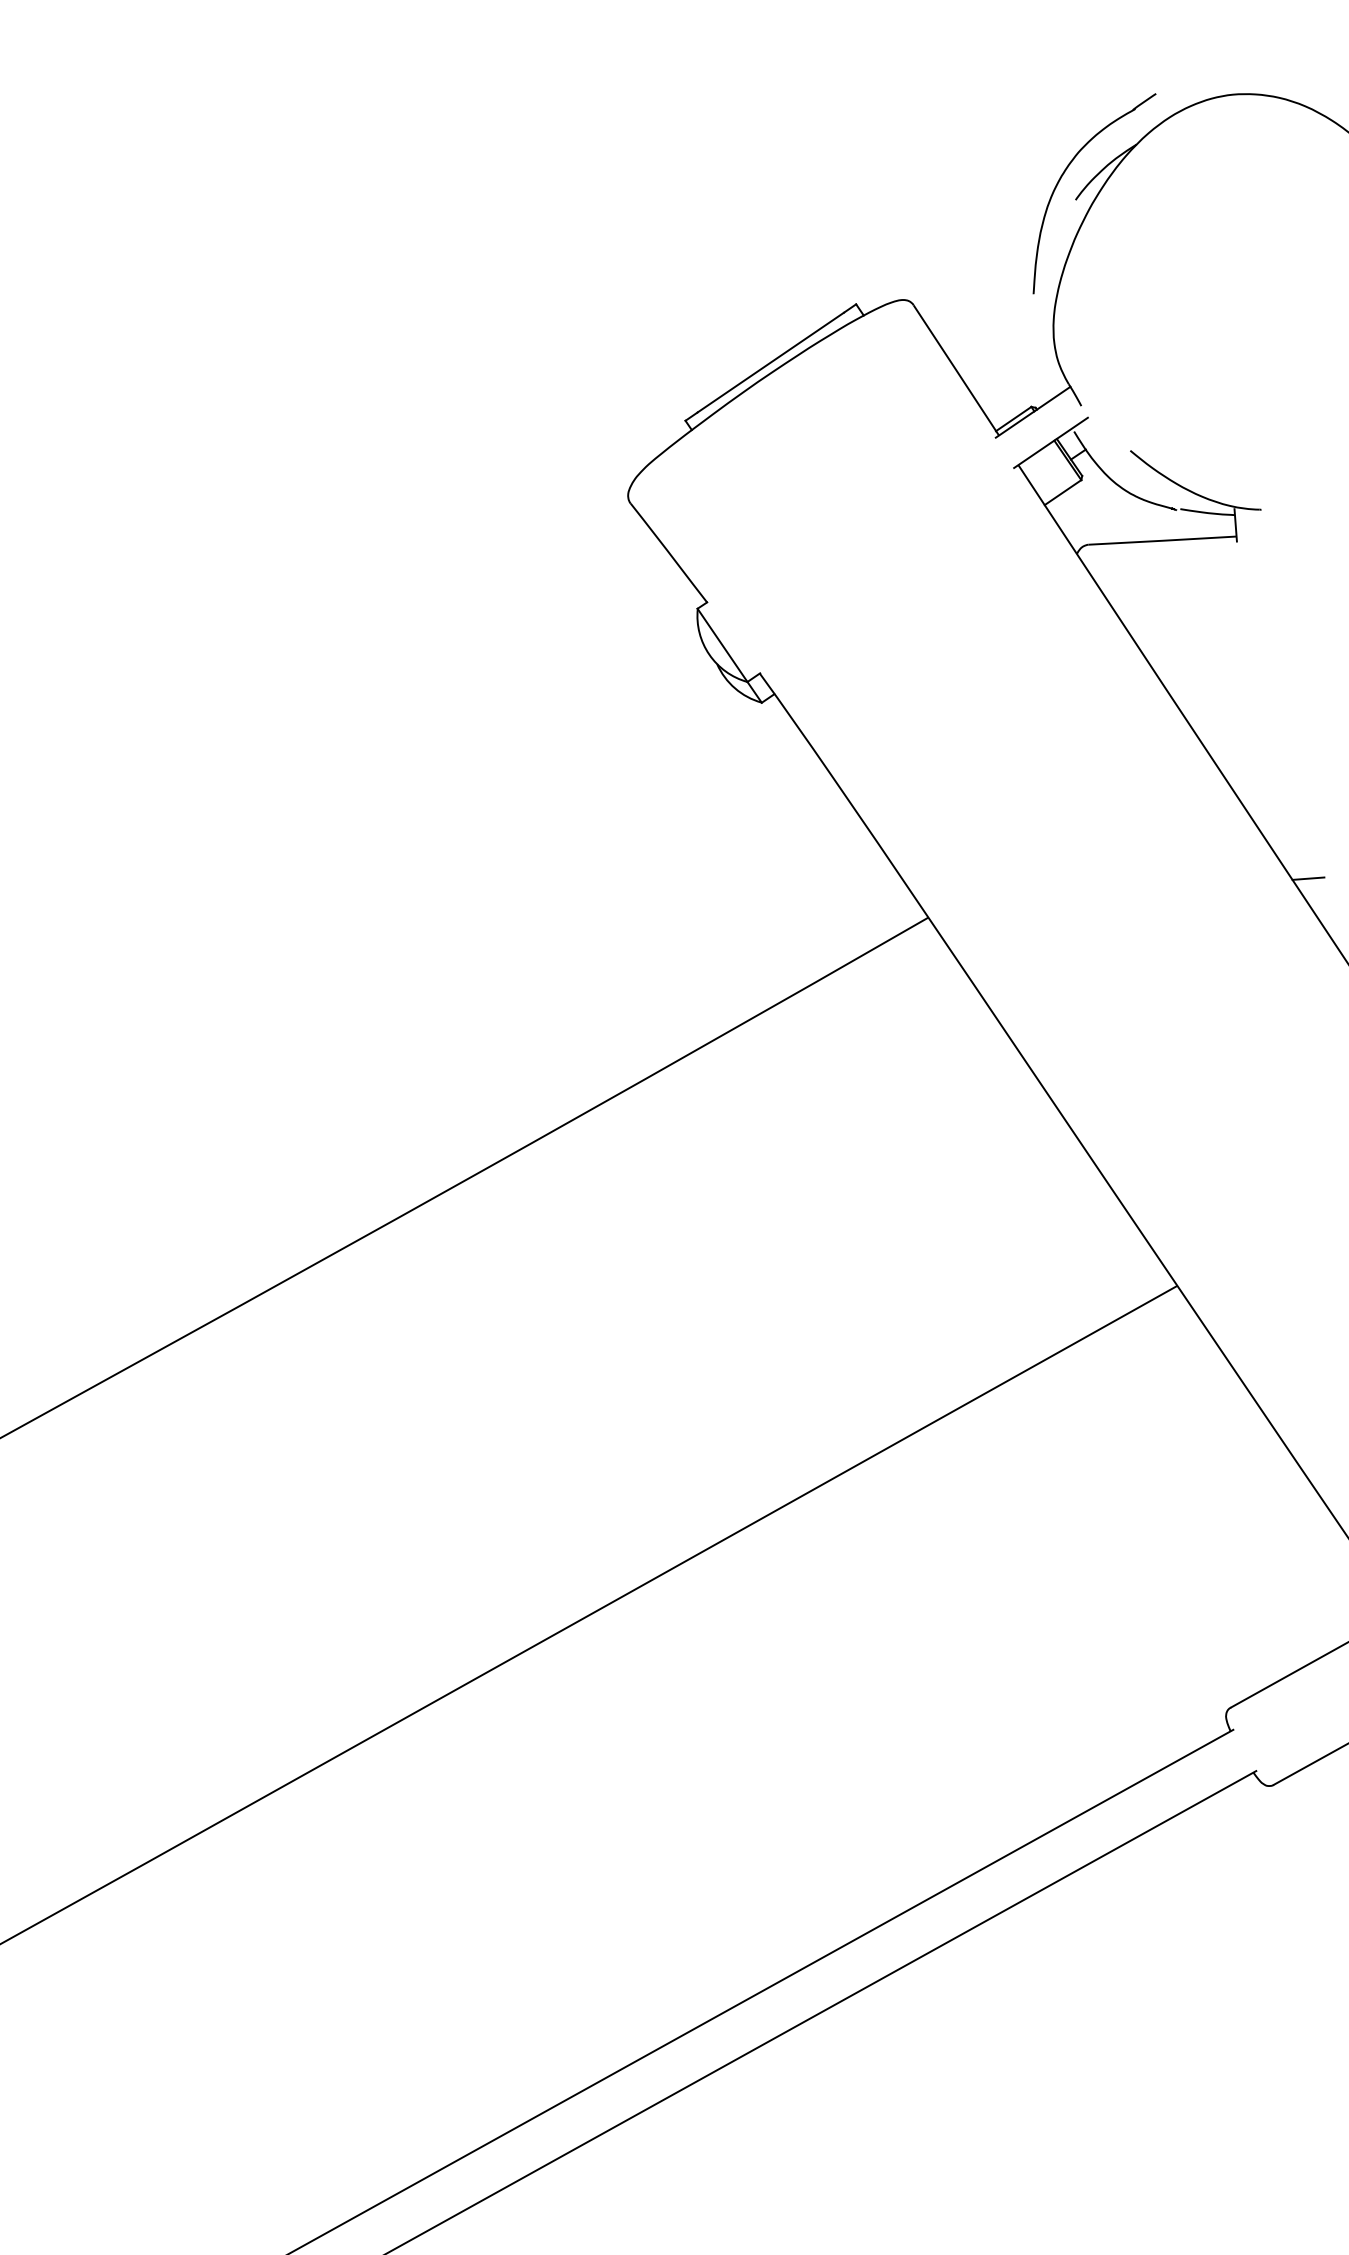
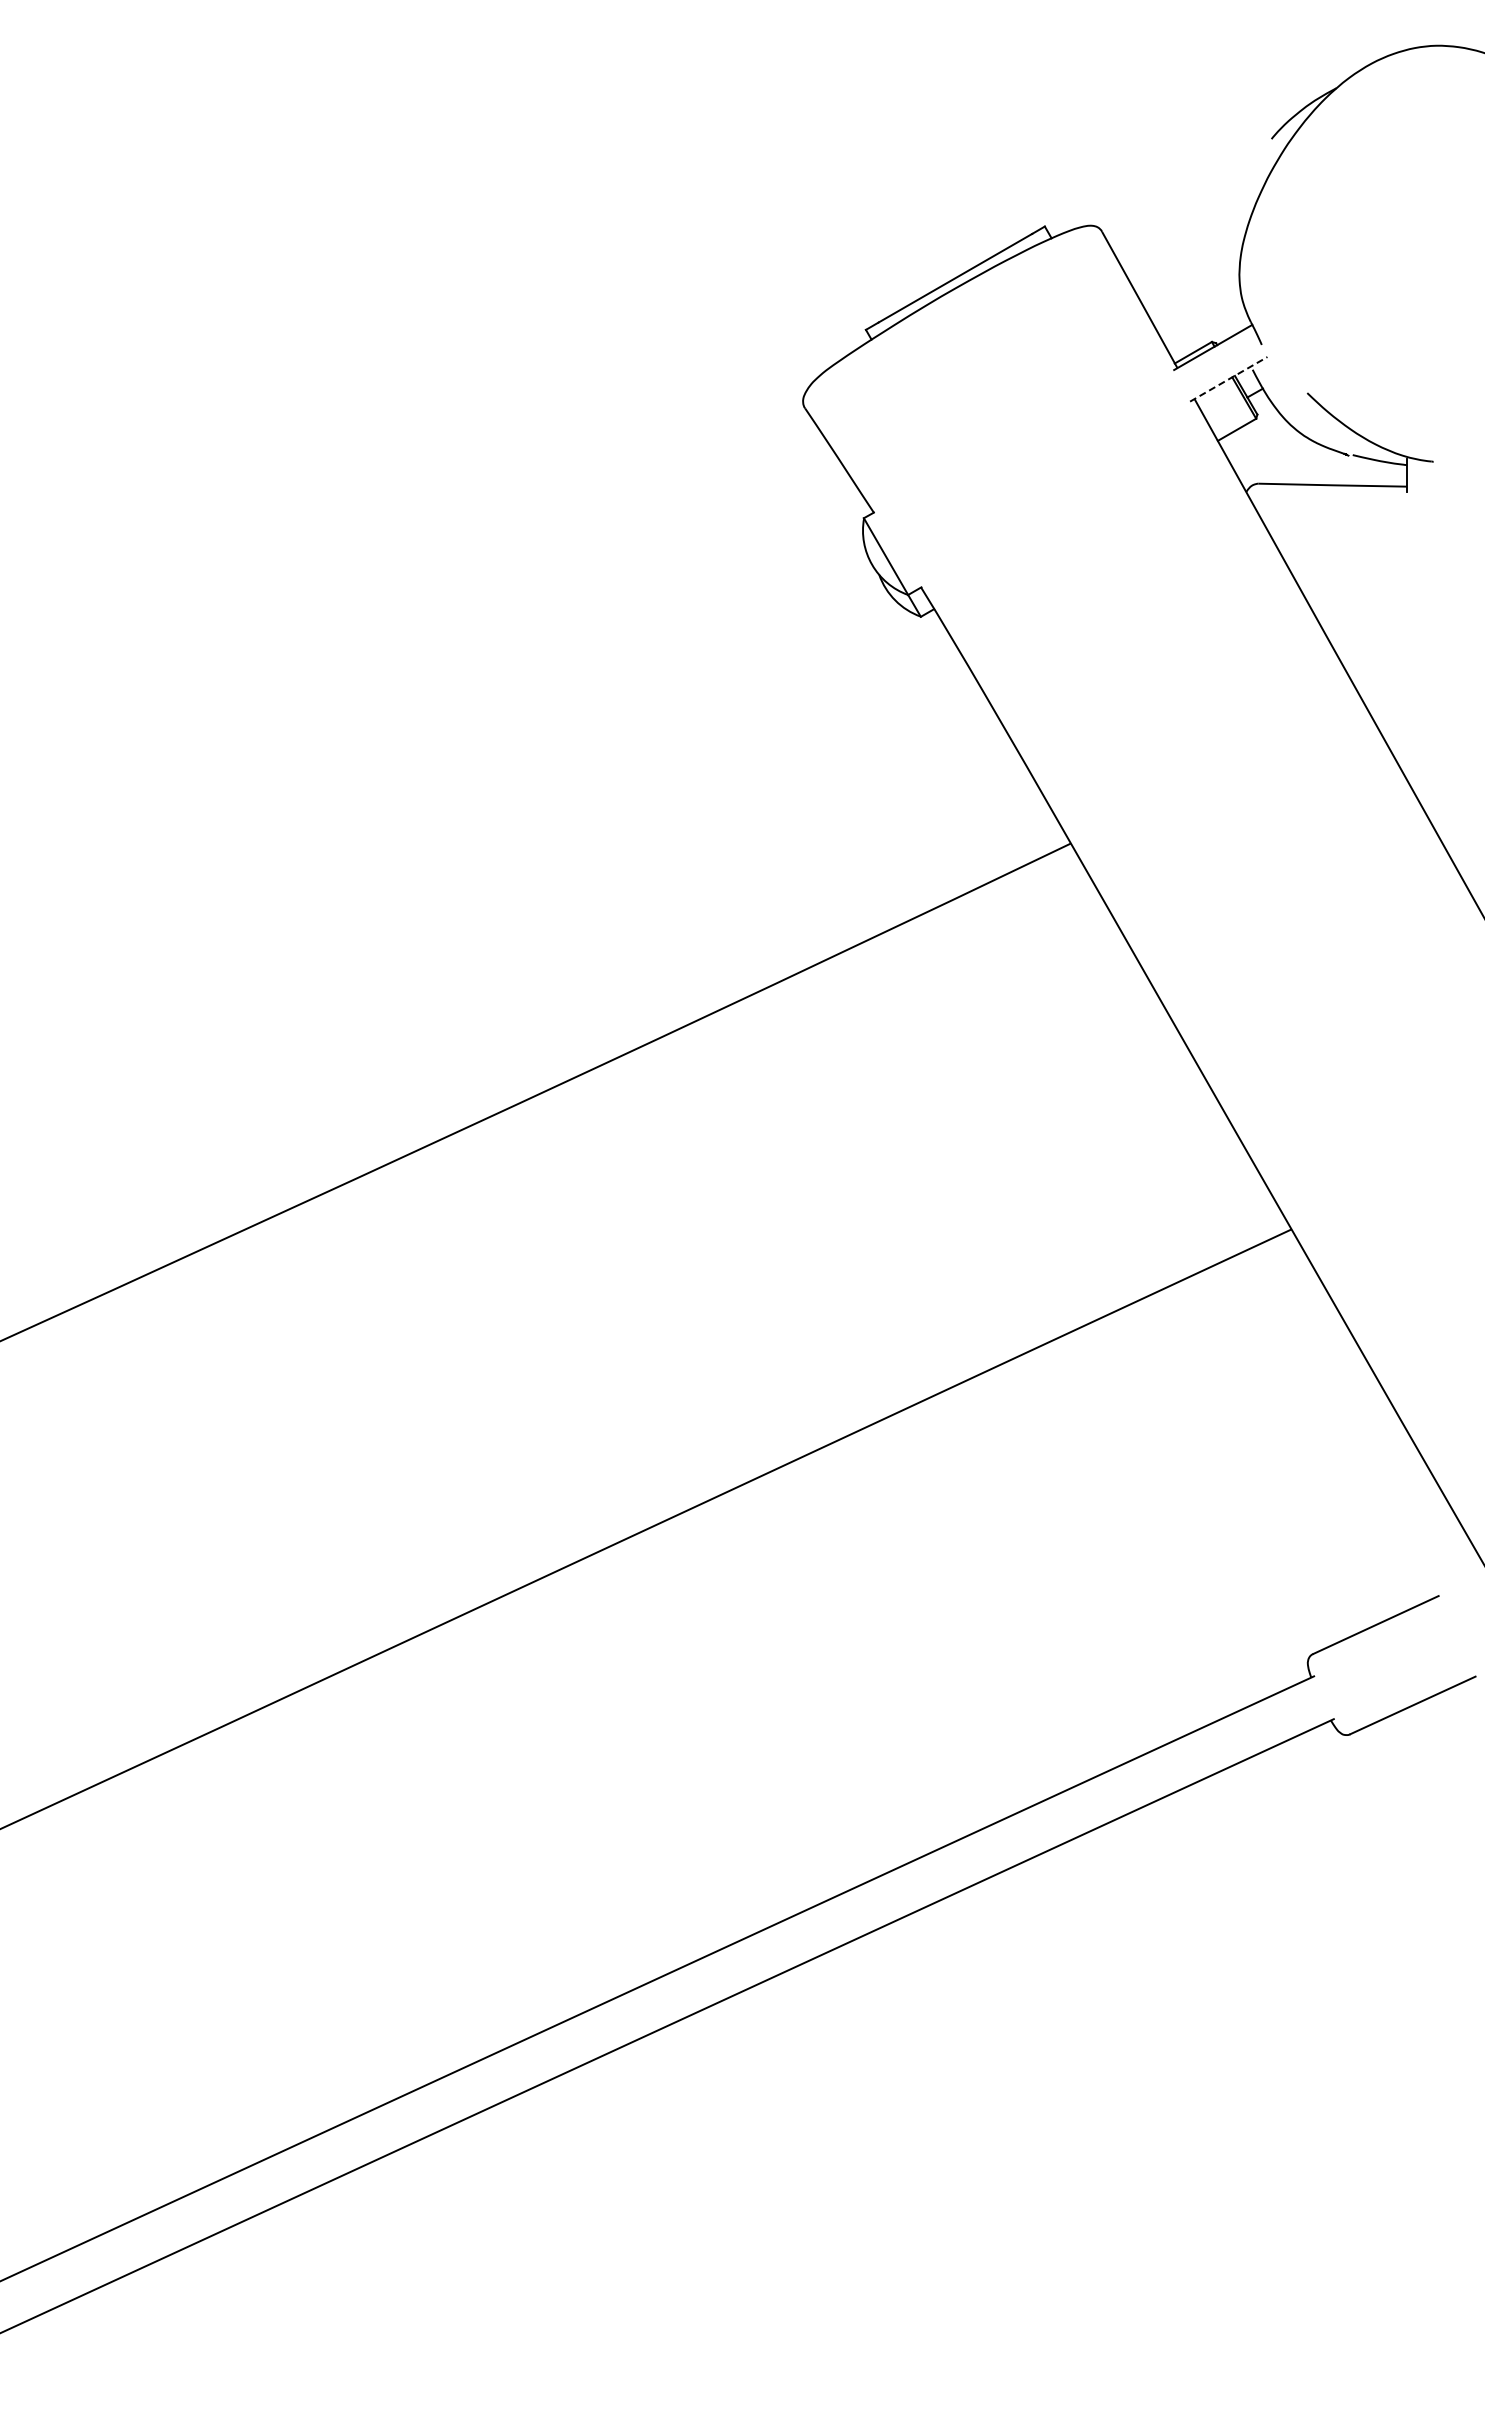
part: (1063, 175) -> (1261, 113), removed
line: (1050, 443) -> (1228, 379), solid -> dashed
line: (1308, 878) -> (1452, 833), removed

